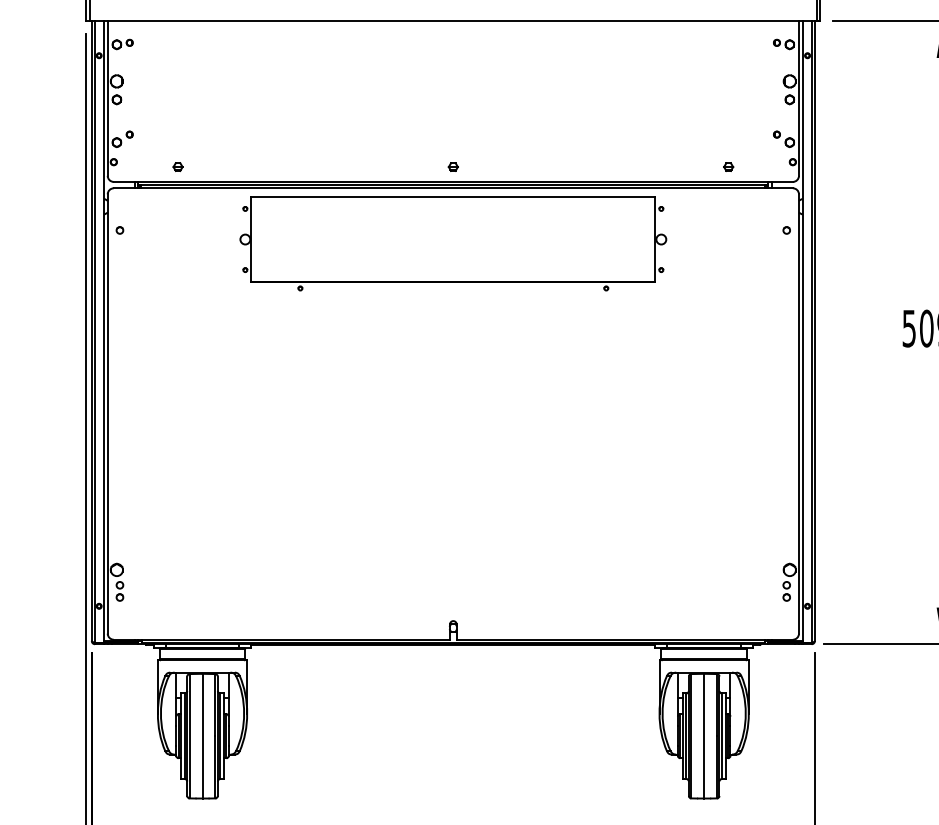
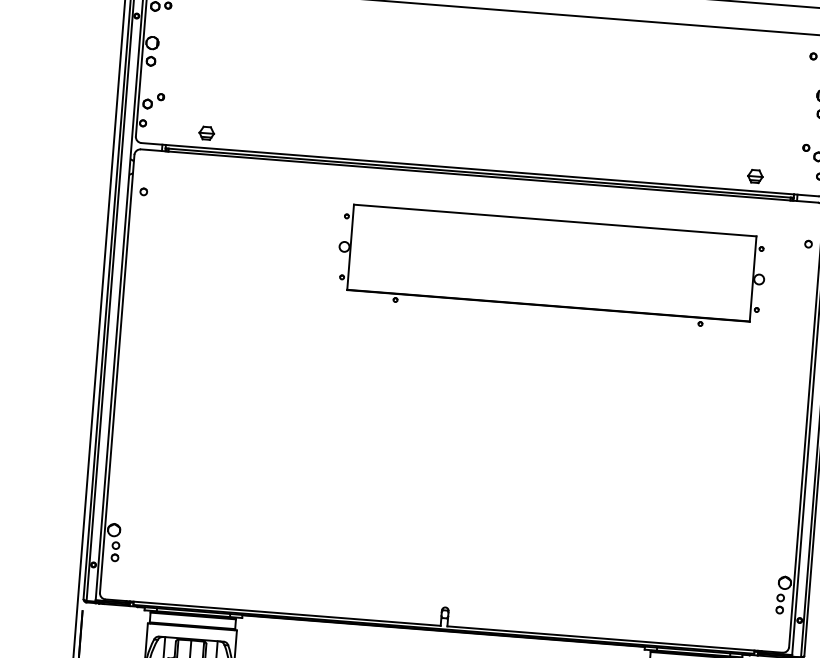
part: (177, 166) -> (206, 132), size x1.6
part: (452, 166) -> (480, 154), removed
part: (728, 166) -> (755, 175), size x1.6
part: (453, 243) -> (551, 267), moved

